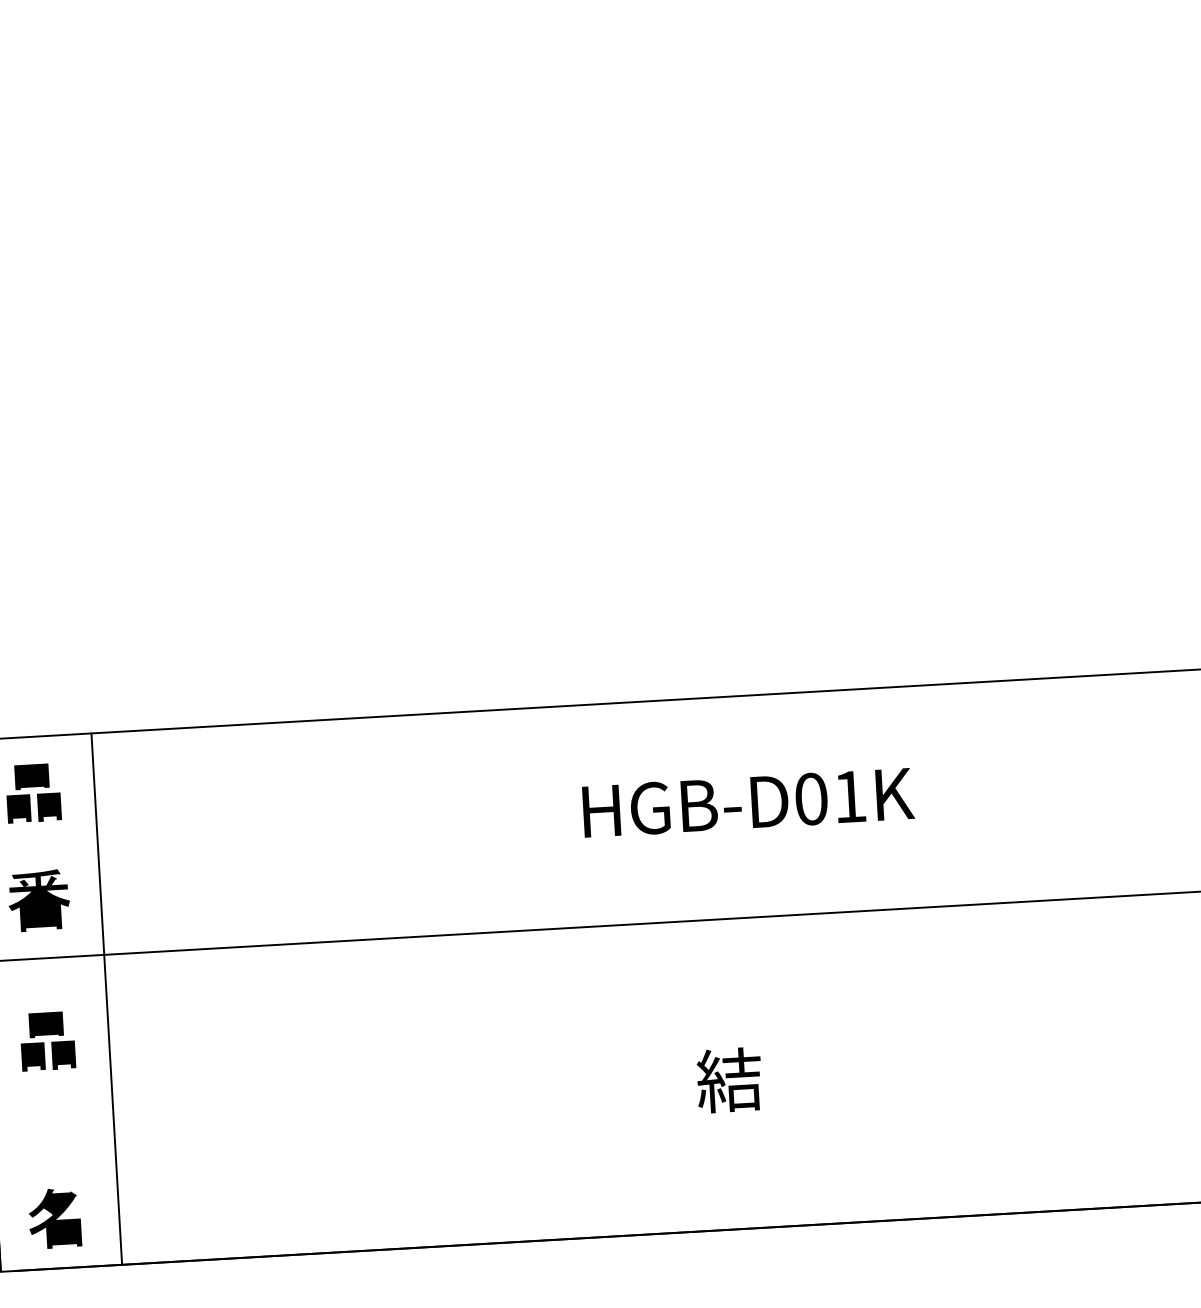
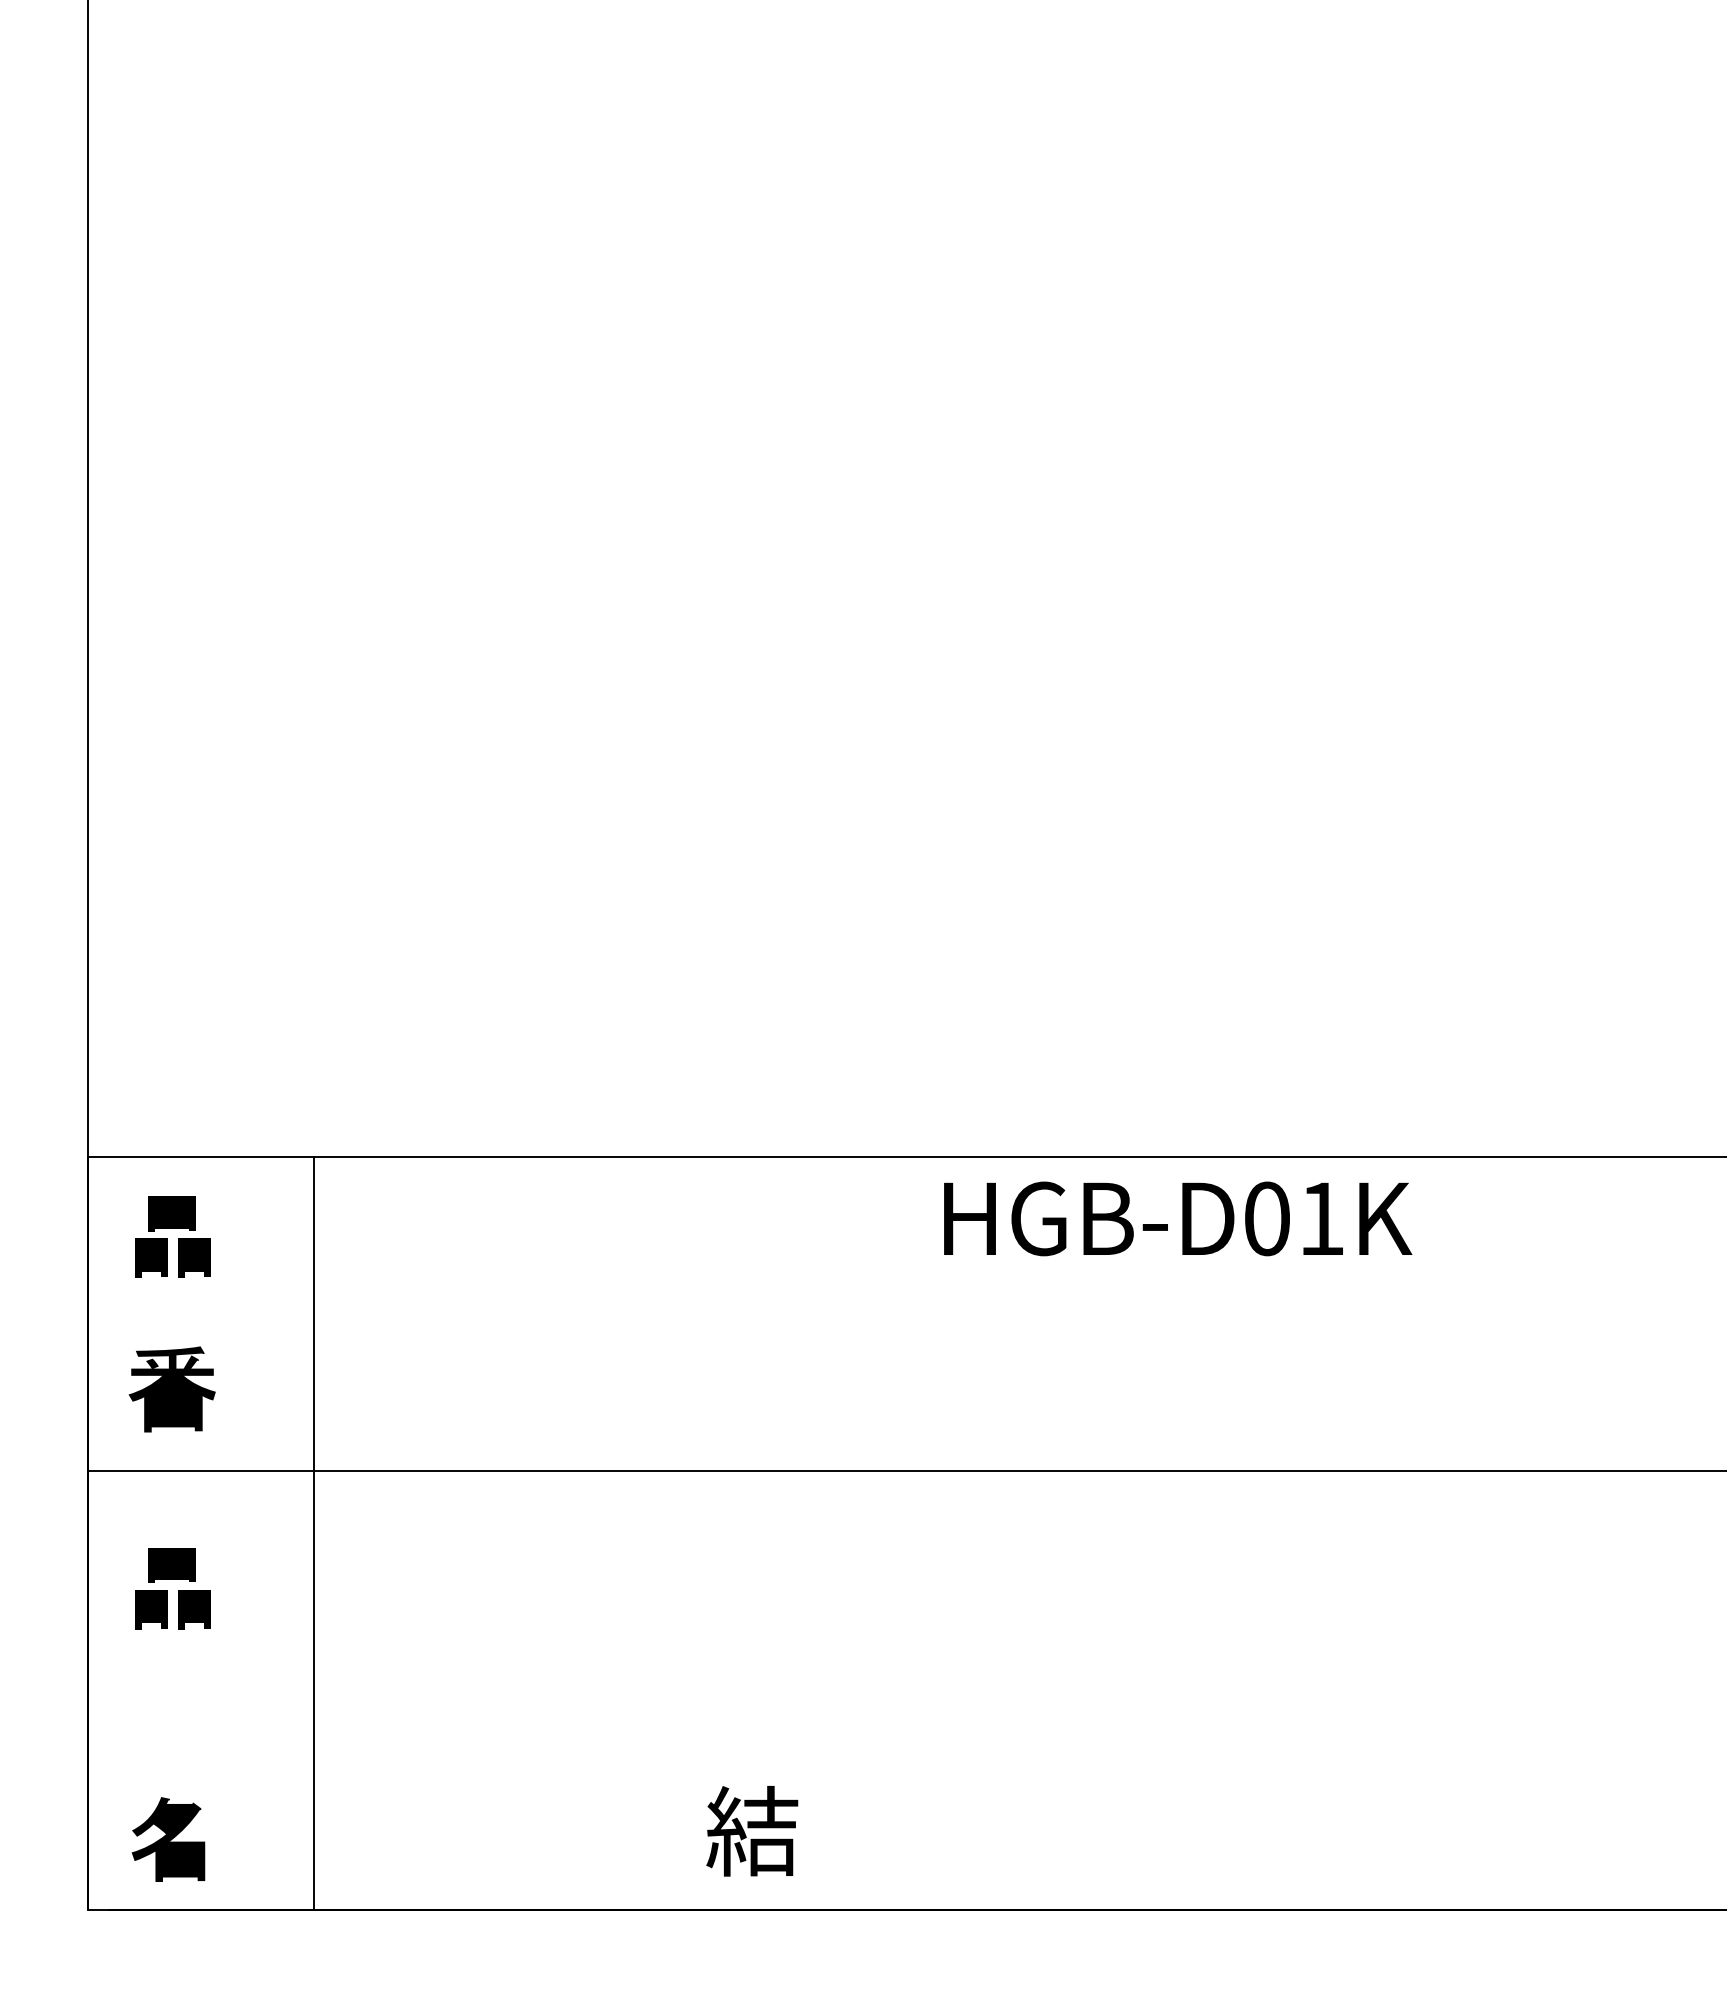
part: (748, 802) -> (1178, 1218), moved
line: (106, 998) -> (313, 1533), moved
part: (729, 1080) -> (752, 1831), moved

